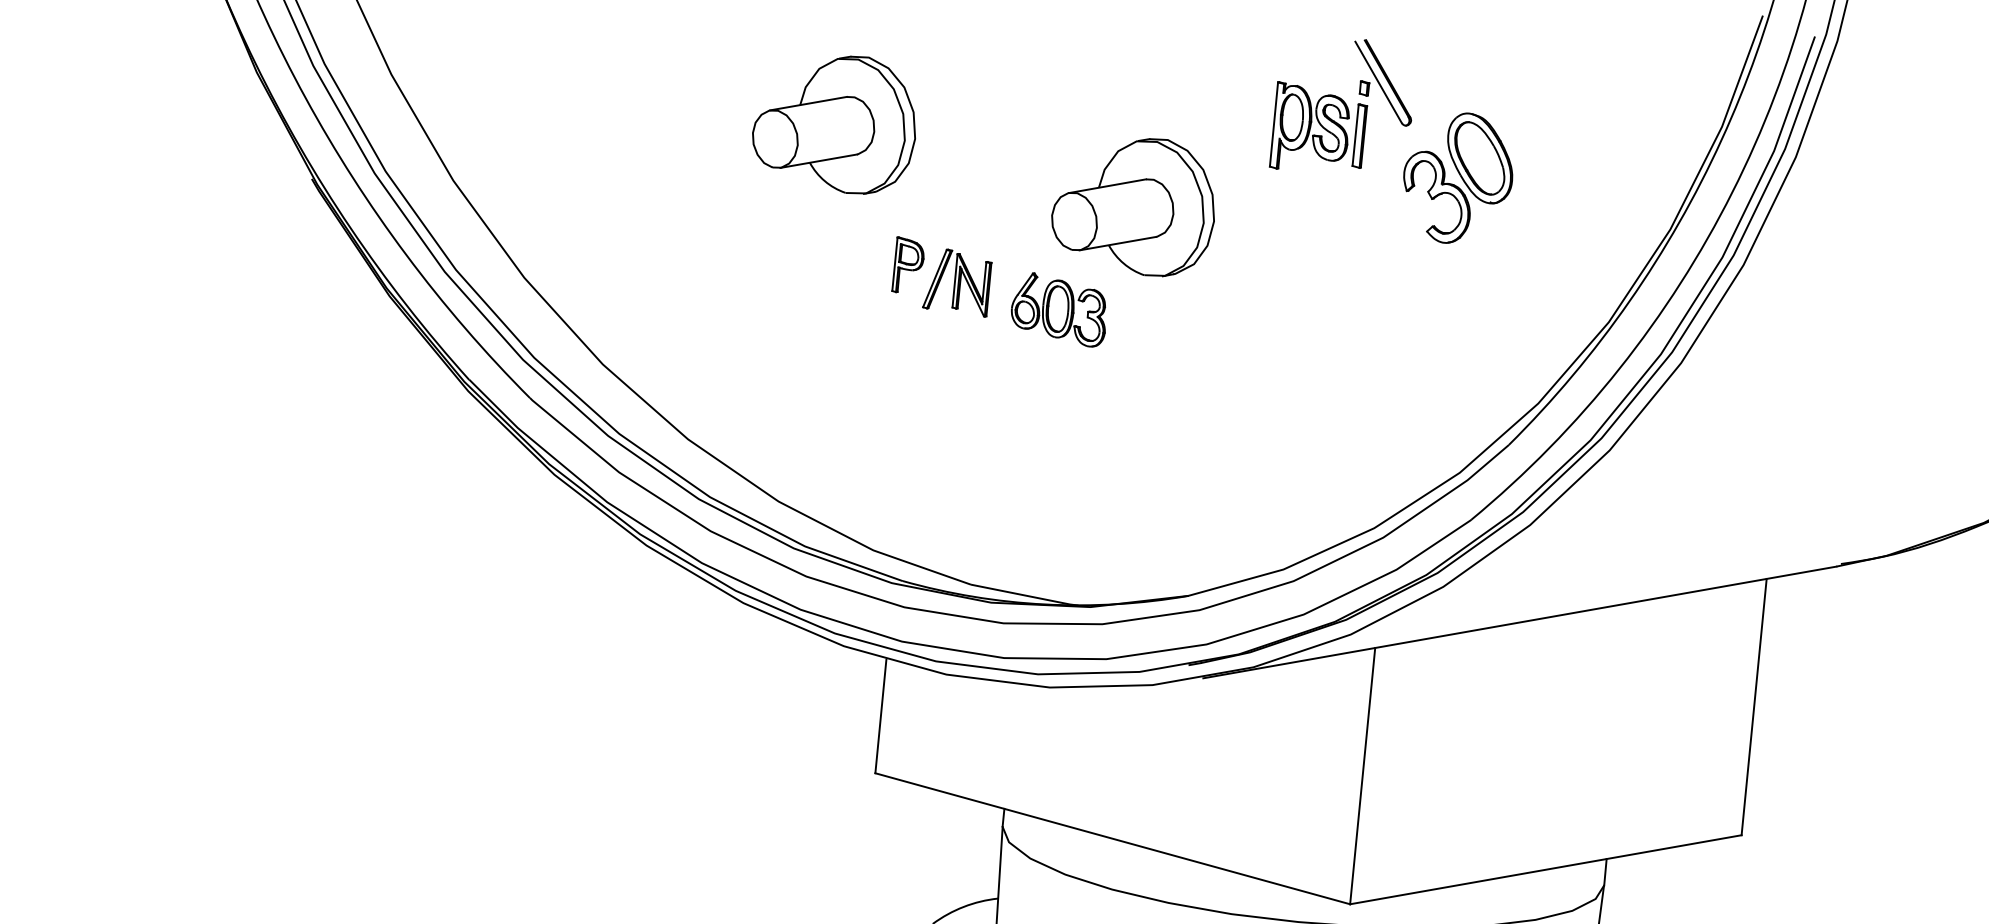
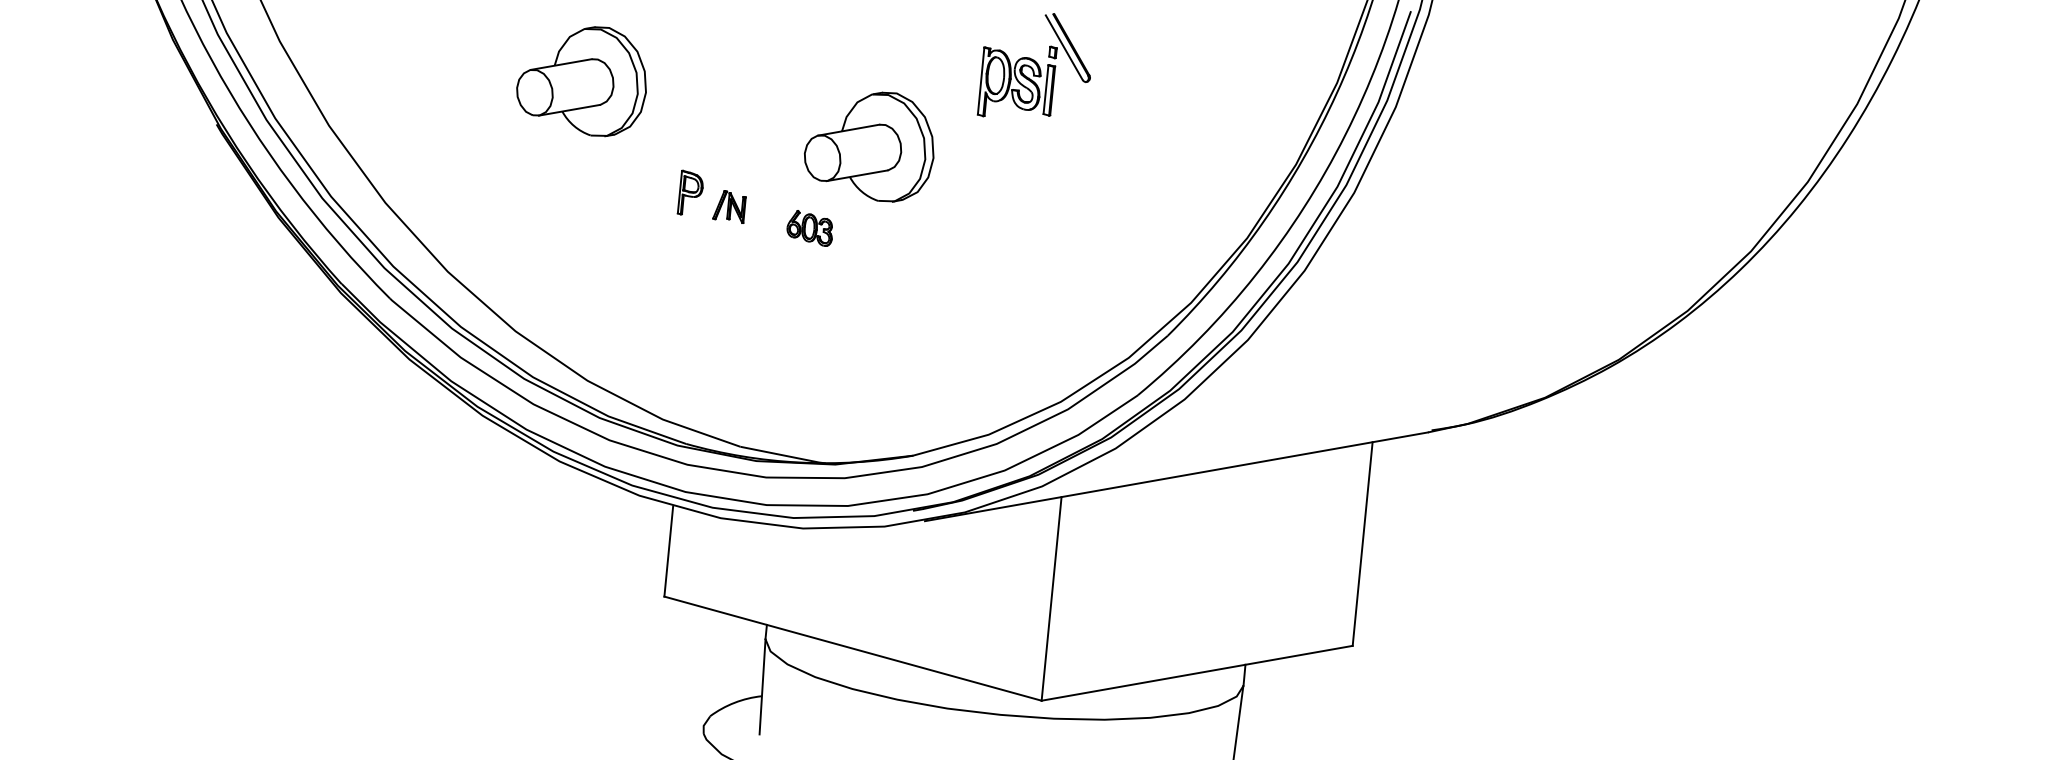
part: (833, 124) -> (581, 81), moved
part: (1458, 177) -> (1127, 123), removed
part: (957, 282) -> (729, 206), size x0.6
part: (1057, 309) -> (809, 228), size x0.6

